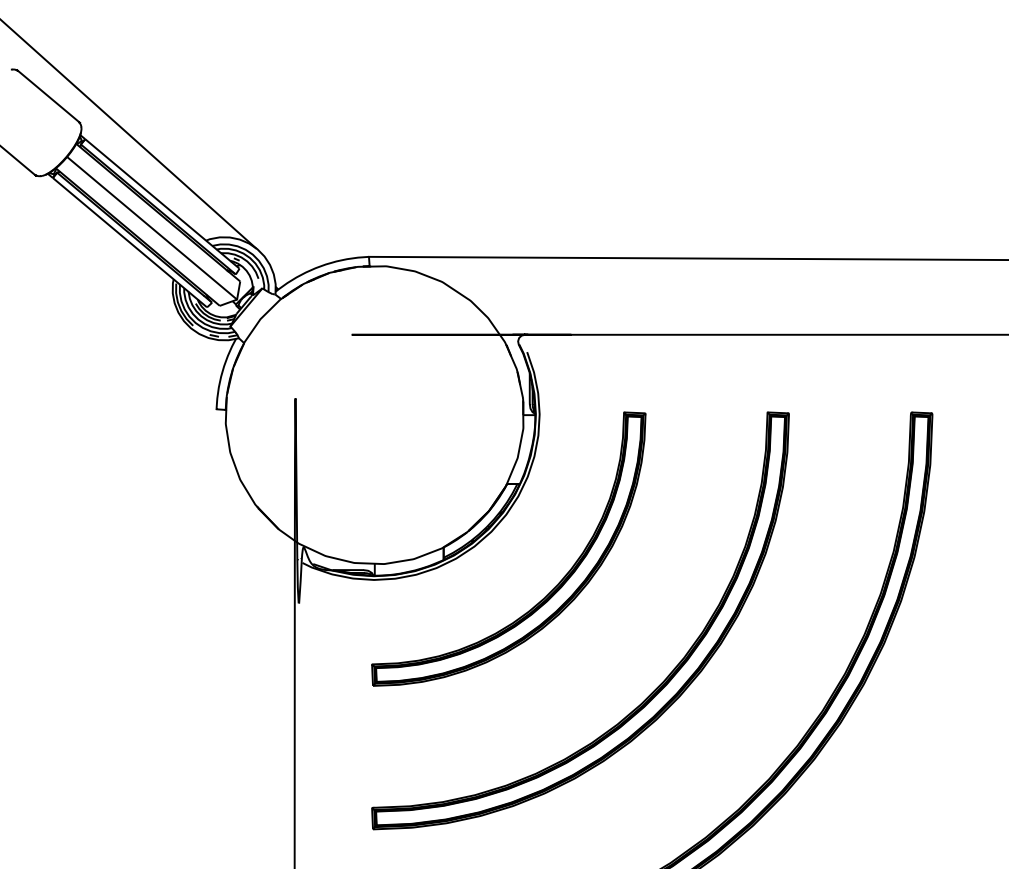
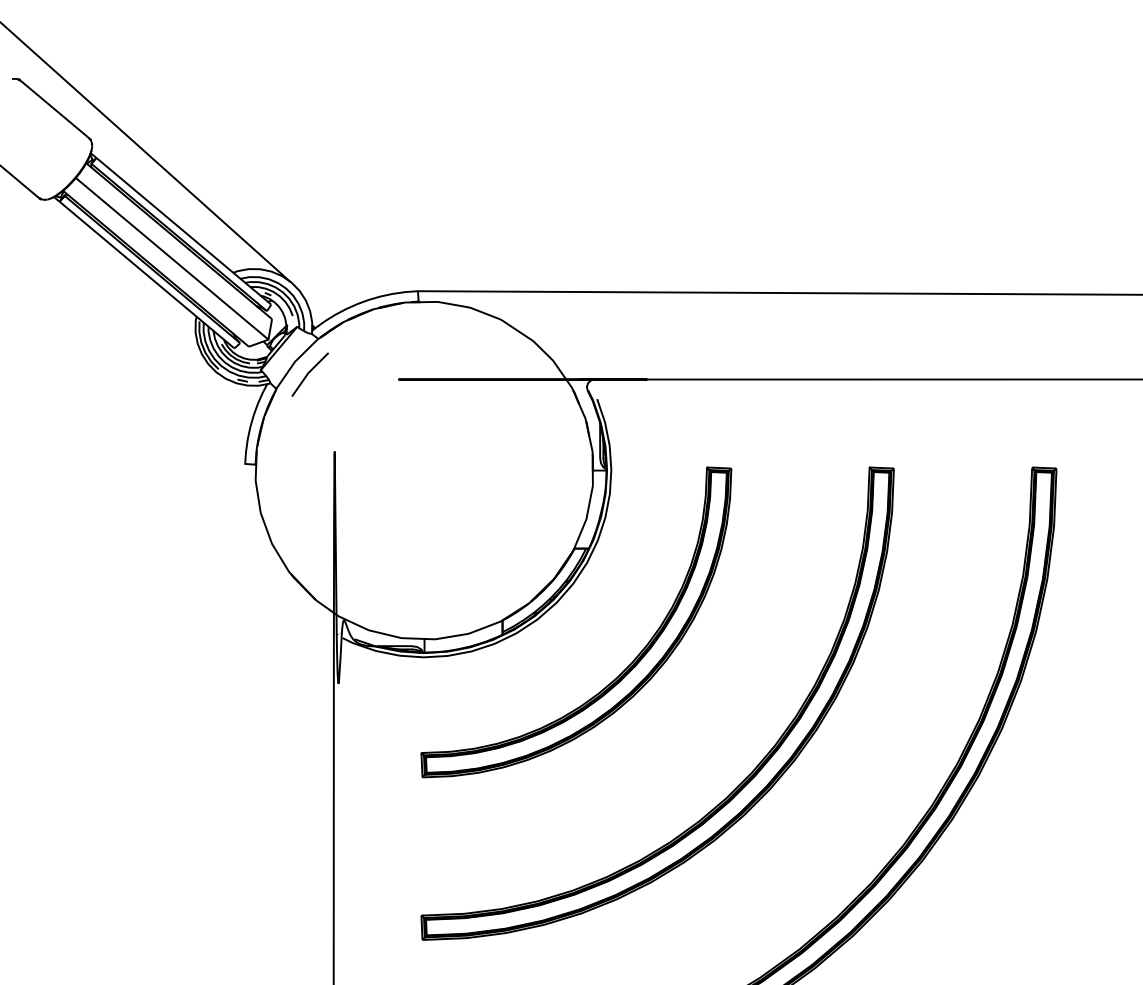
curve: (273, 329) -> (309, 373), added

